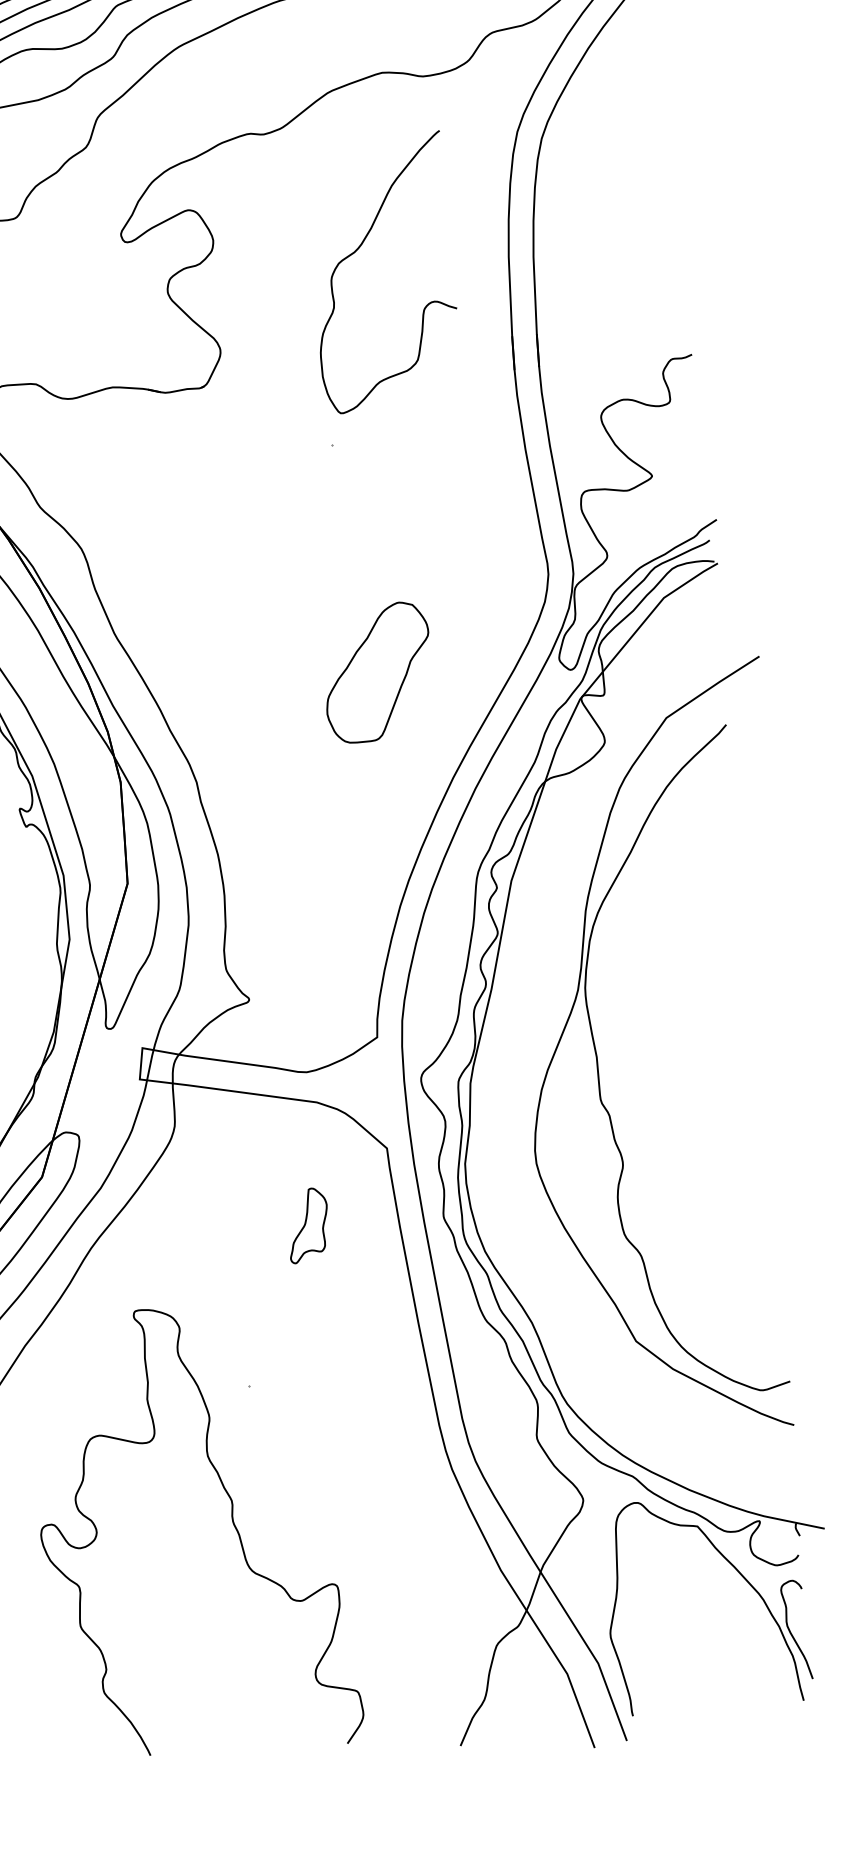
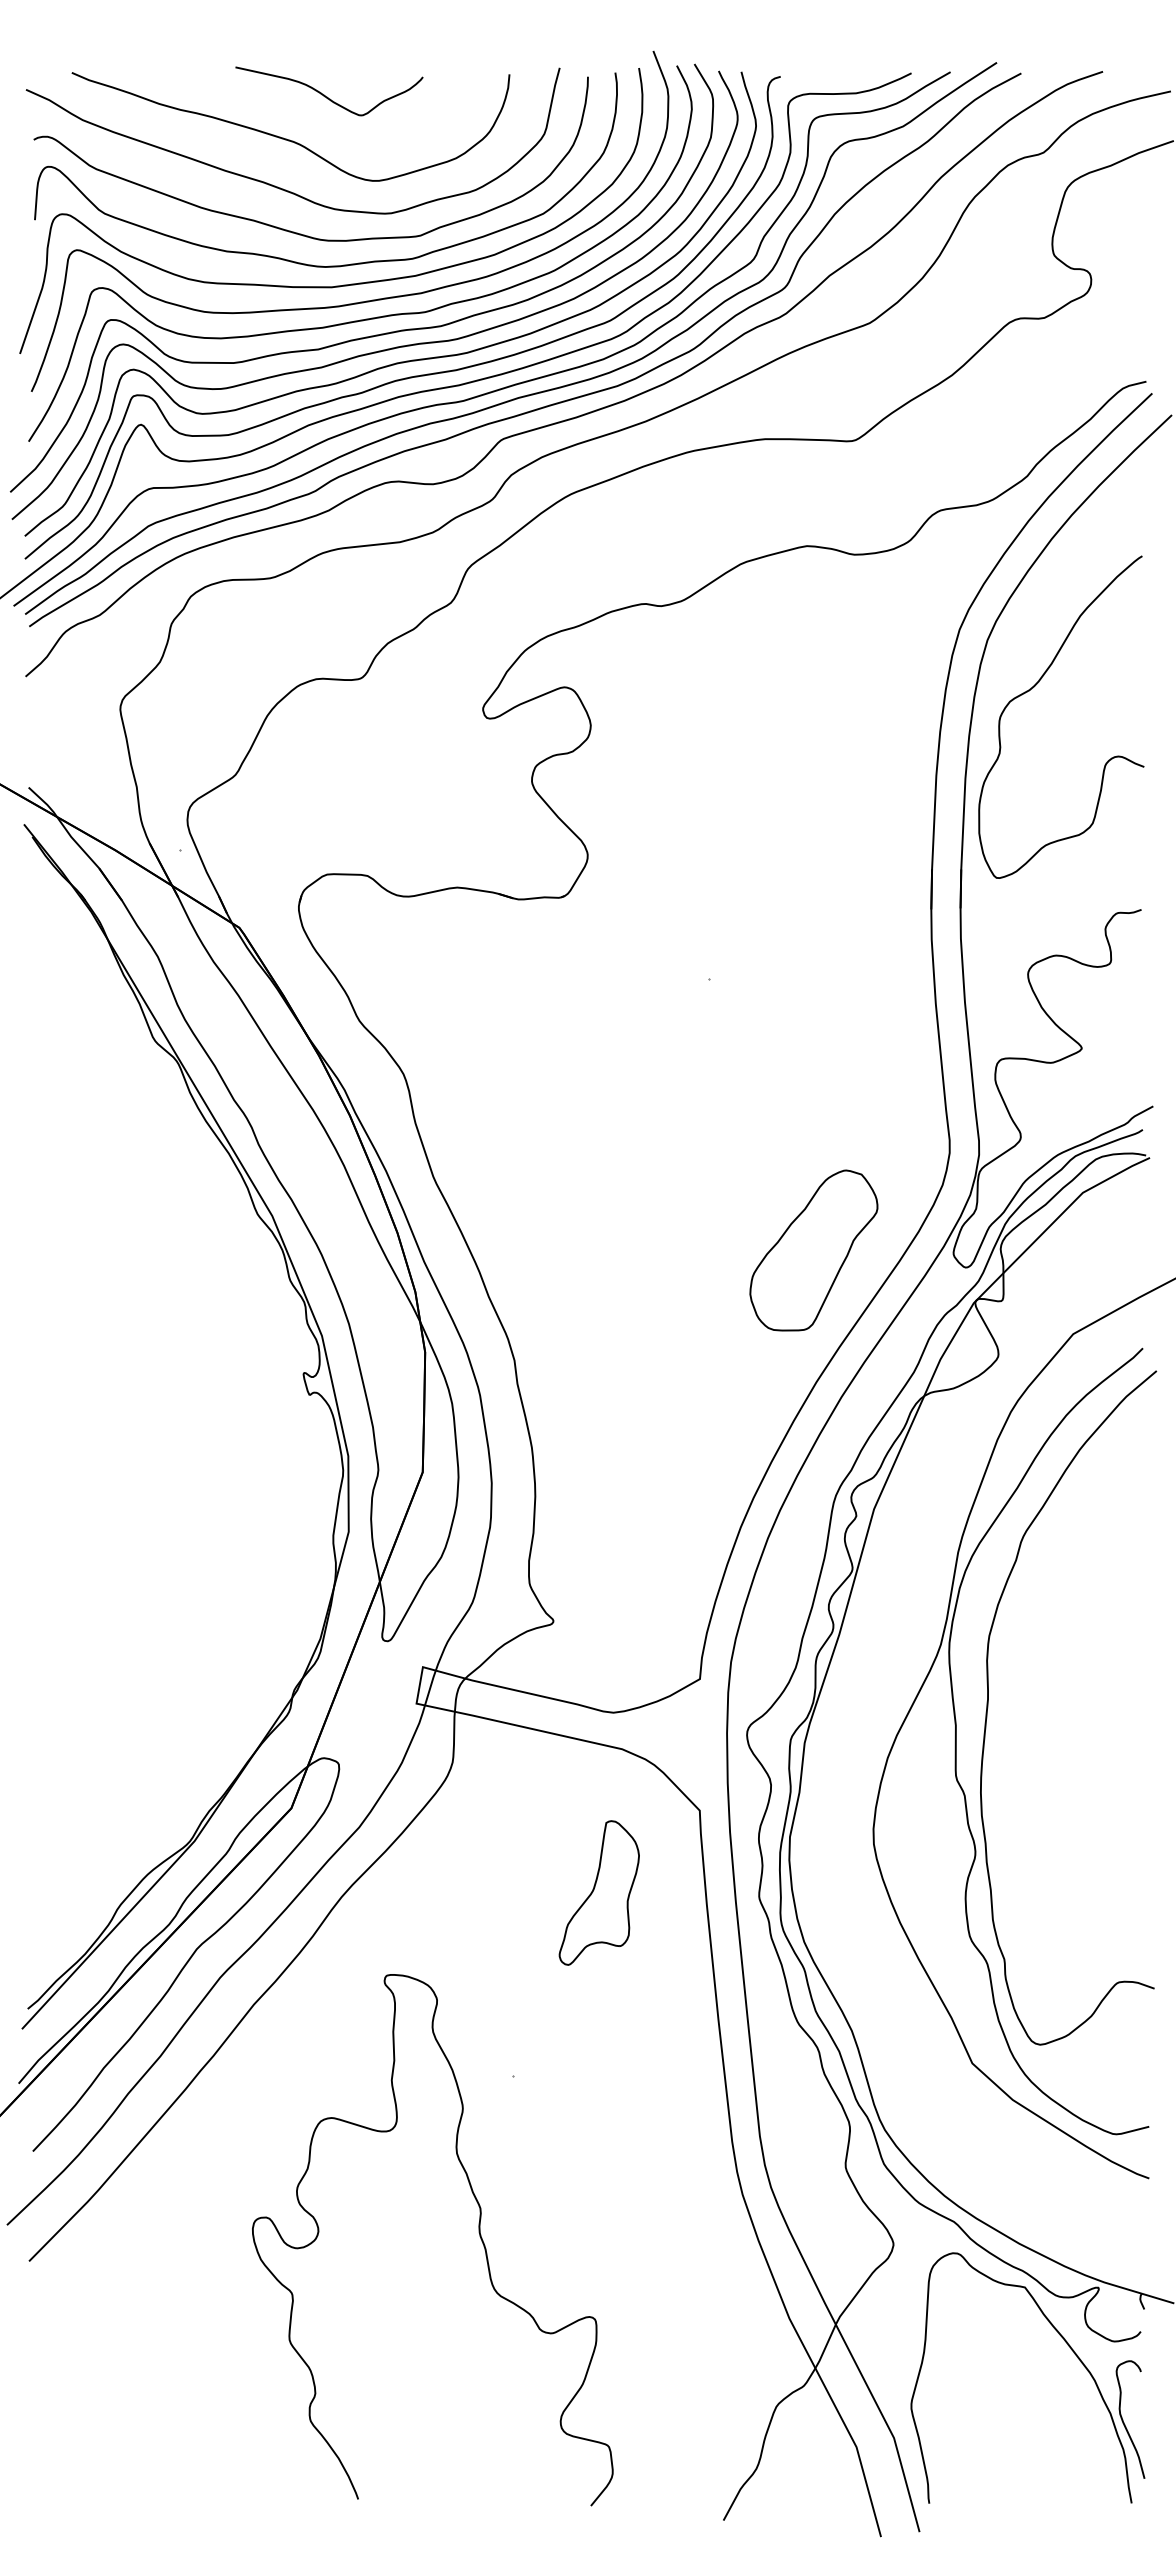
curve: (357, 250) -> (1033, 688), moved
part: (377, 672) -> (813, 1250), moved
curve: (622, 1039) -> (988, 1707), added
part: (307, 1225) -> (598, 1892), size x1.67

